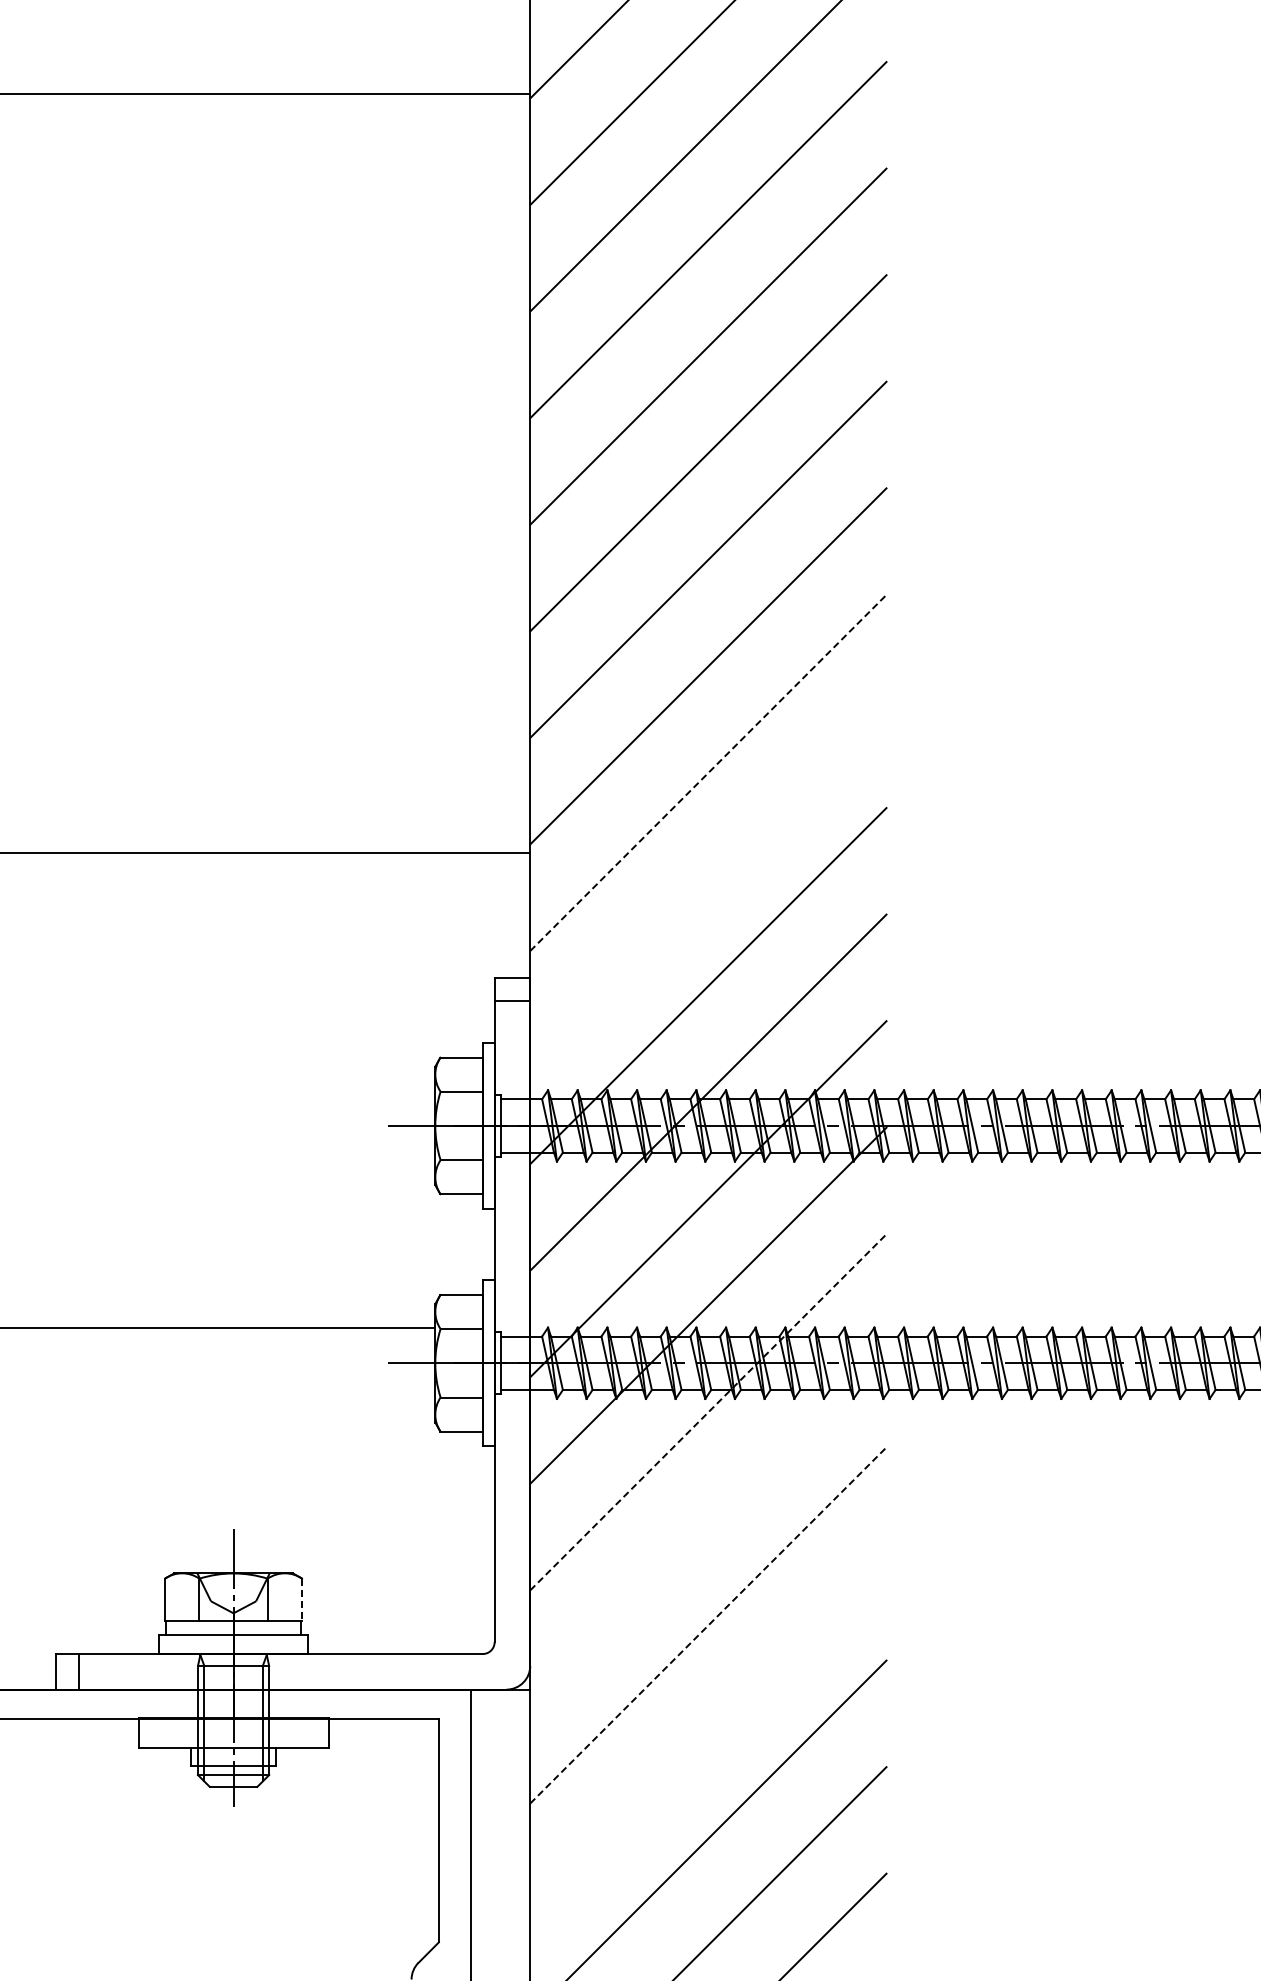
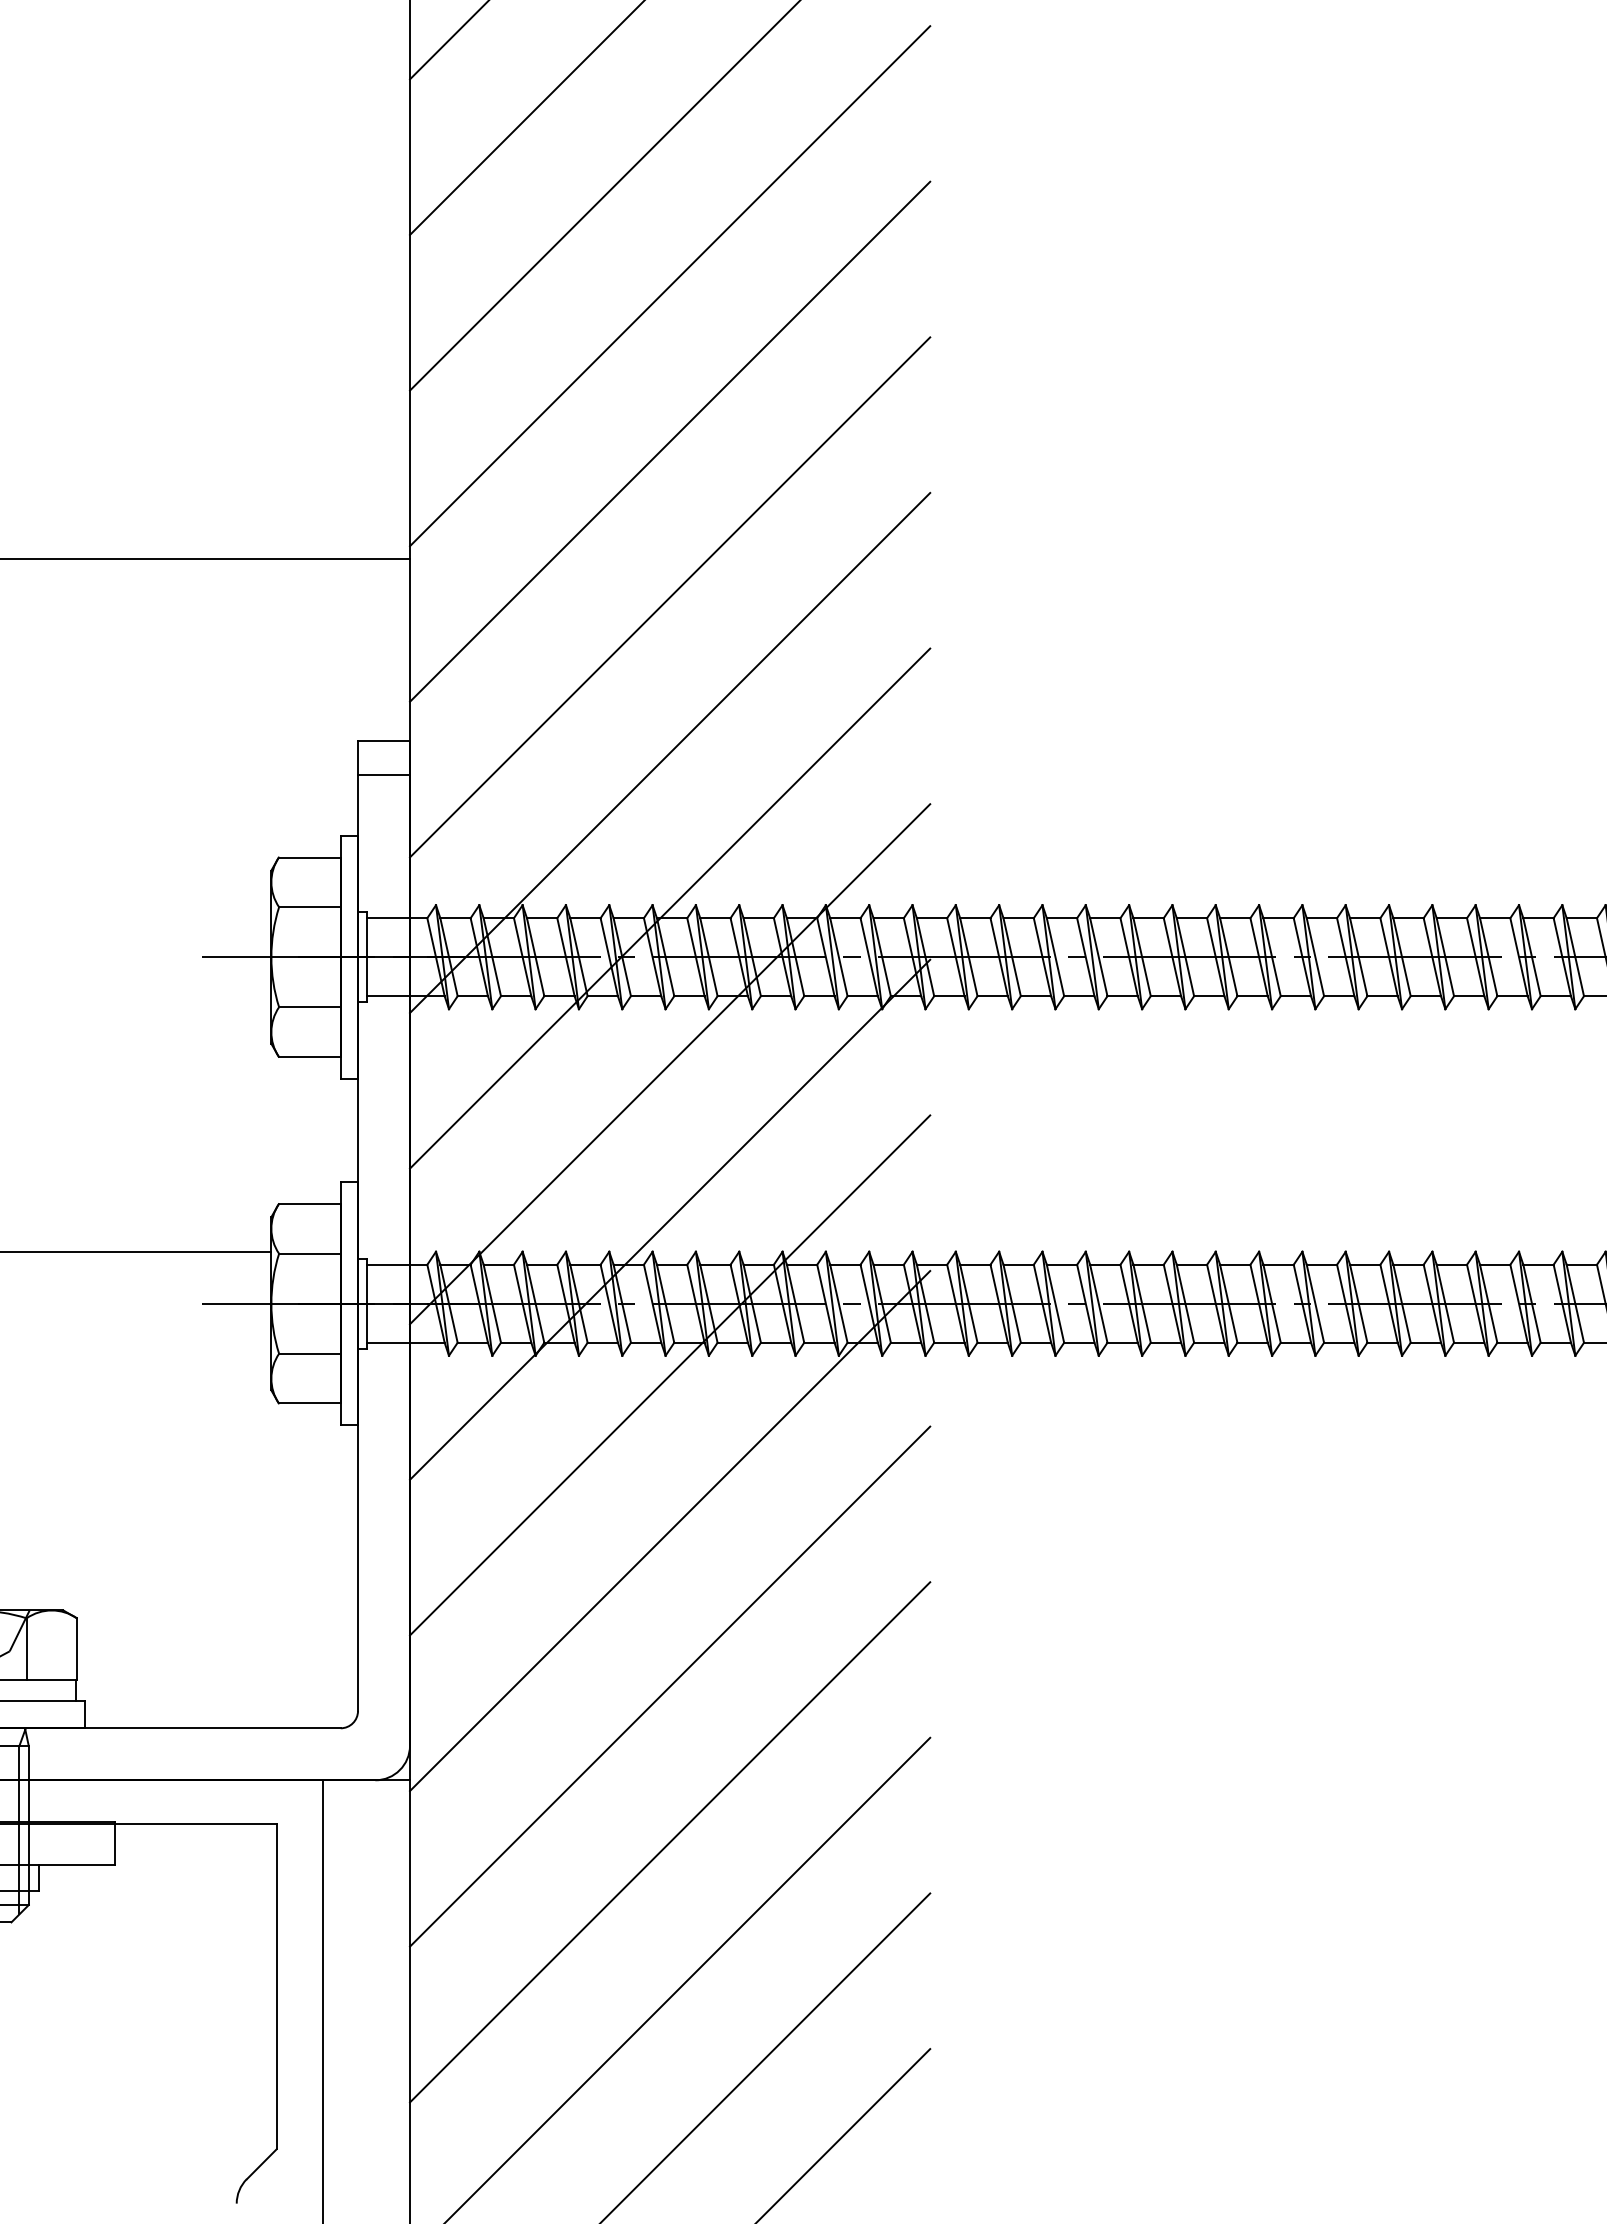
line: (708, 772) -> (670, 441), dashed -> solid
line: (708, 879) -> (670, 597), added
line: (708, 1412) -> (670, 1375), dashed -> solid
line: (708, 1518) -> (670, 1530), added
line: (302, 1600) -> (77, 1650), dashed -> solid
line: (708, 1625) -> (670, 1686), dashed -> solid
line: (708, 1731) -> (670, 1841), added

